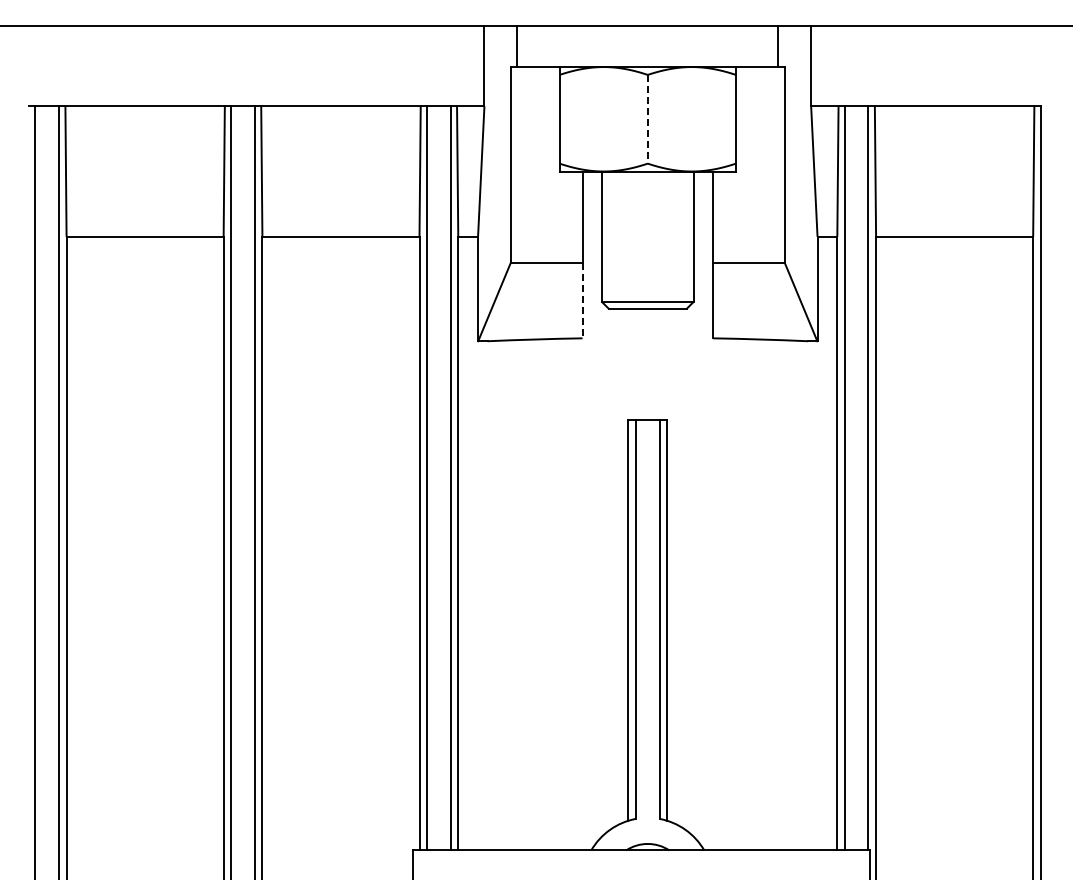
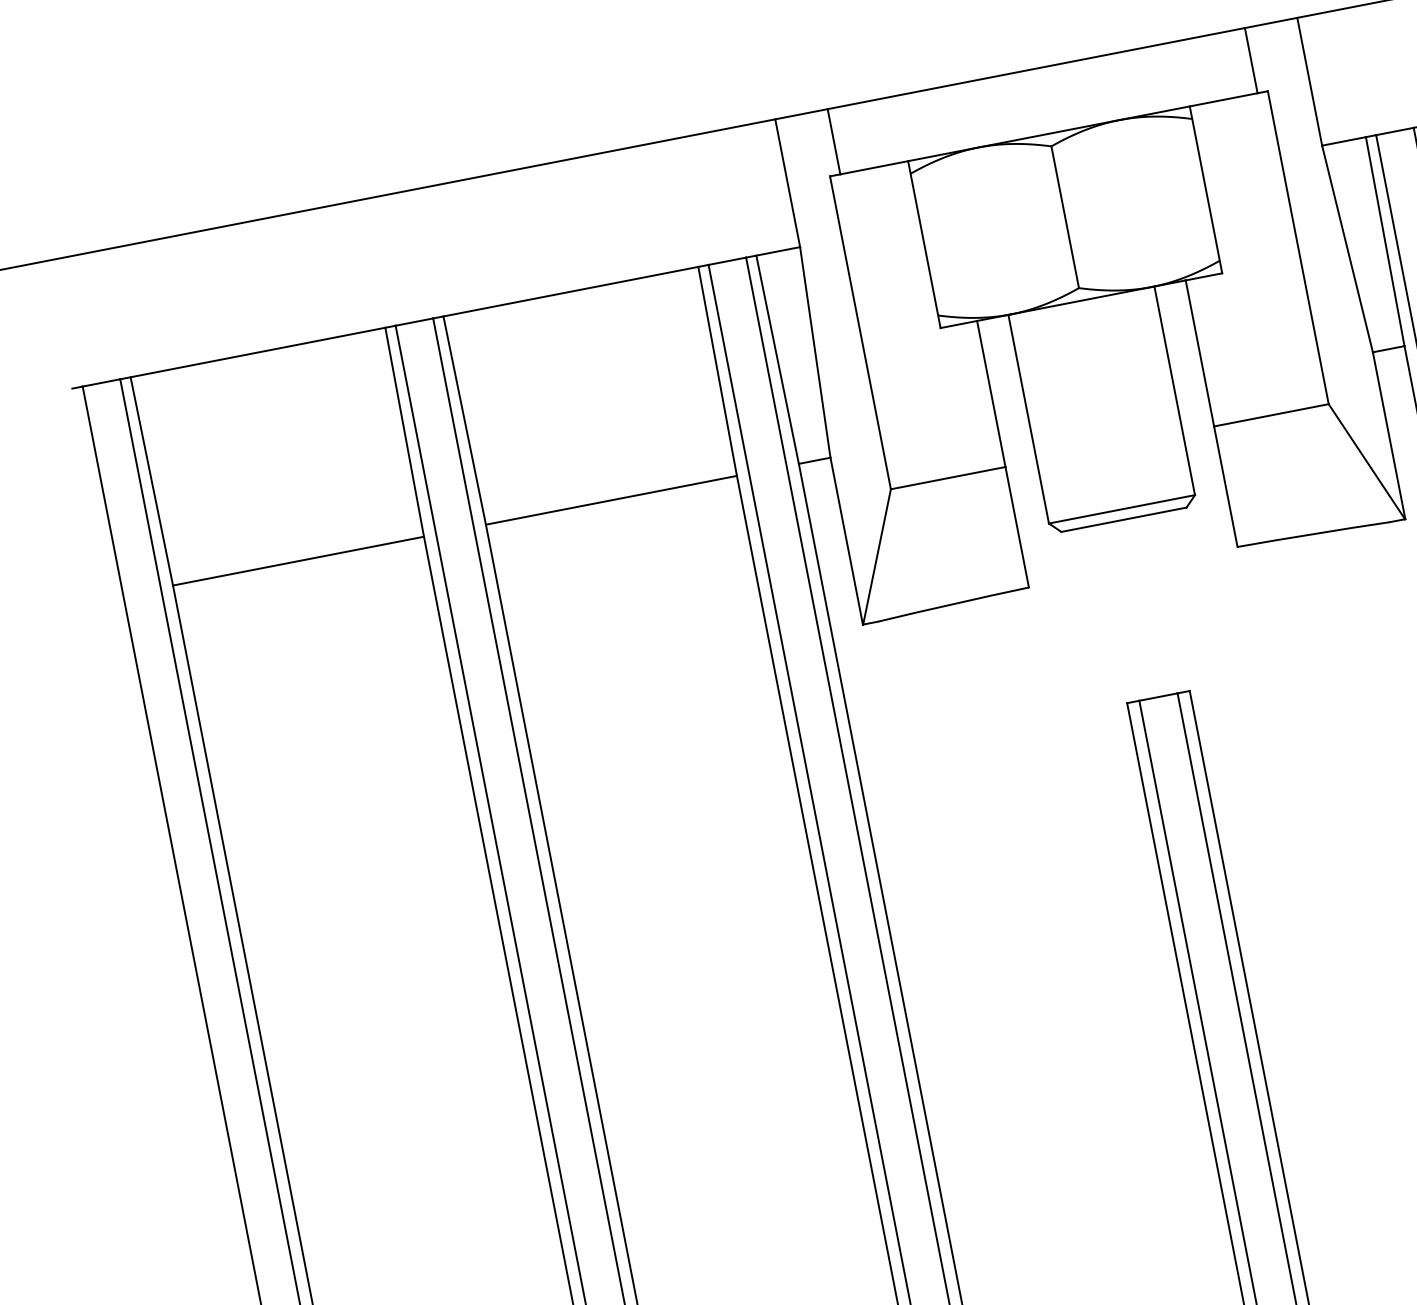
line: (647, 119) -> (1064, 217), dashed -> solid
line: (582, 300) -> (1017, 527), dashed -> solid

